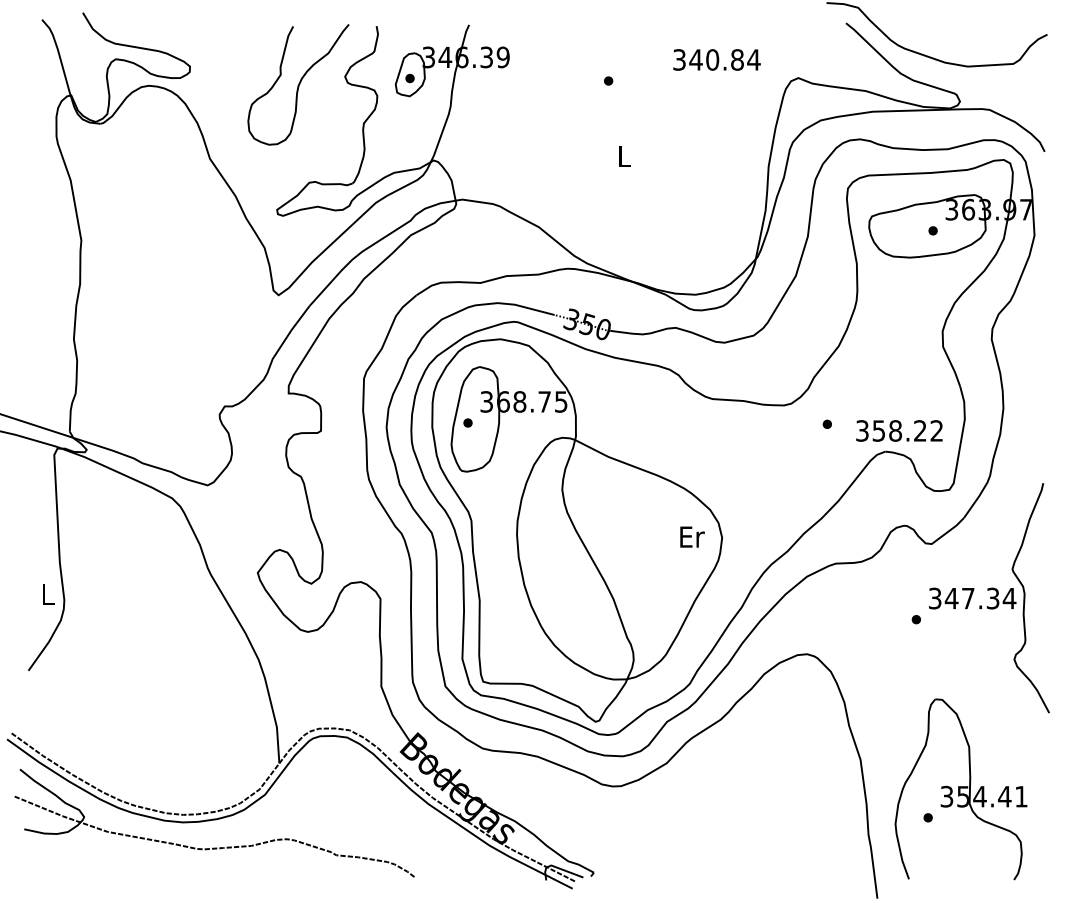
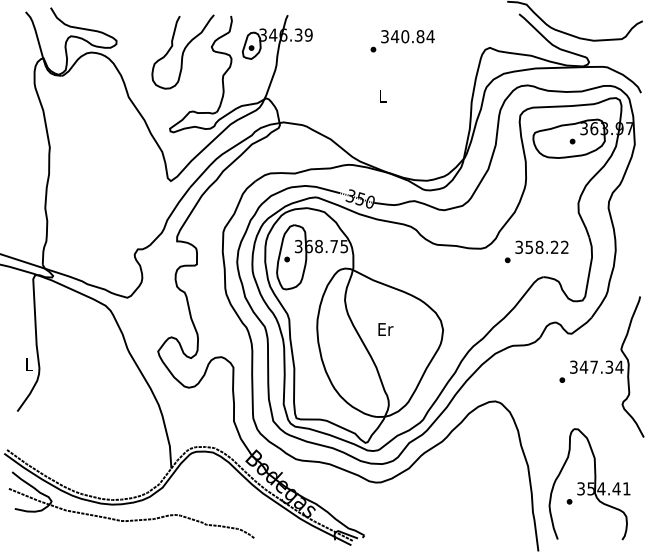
text: (716, 59) -> (407, 36), moved
text: (898, 429) -> (541, 246), moved
text: (691, 537) -> (385, 329), moved

